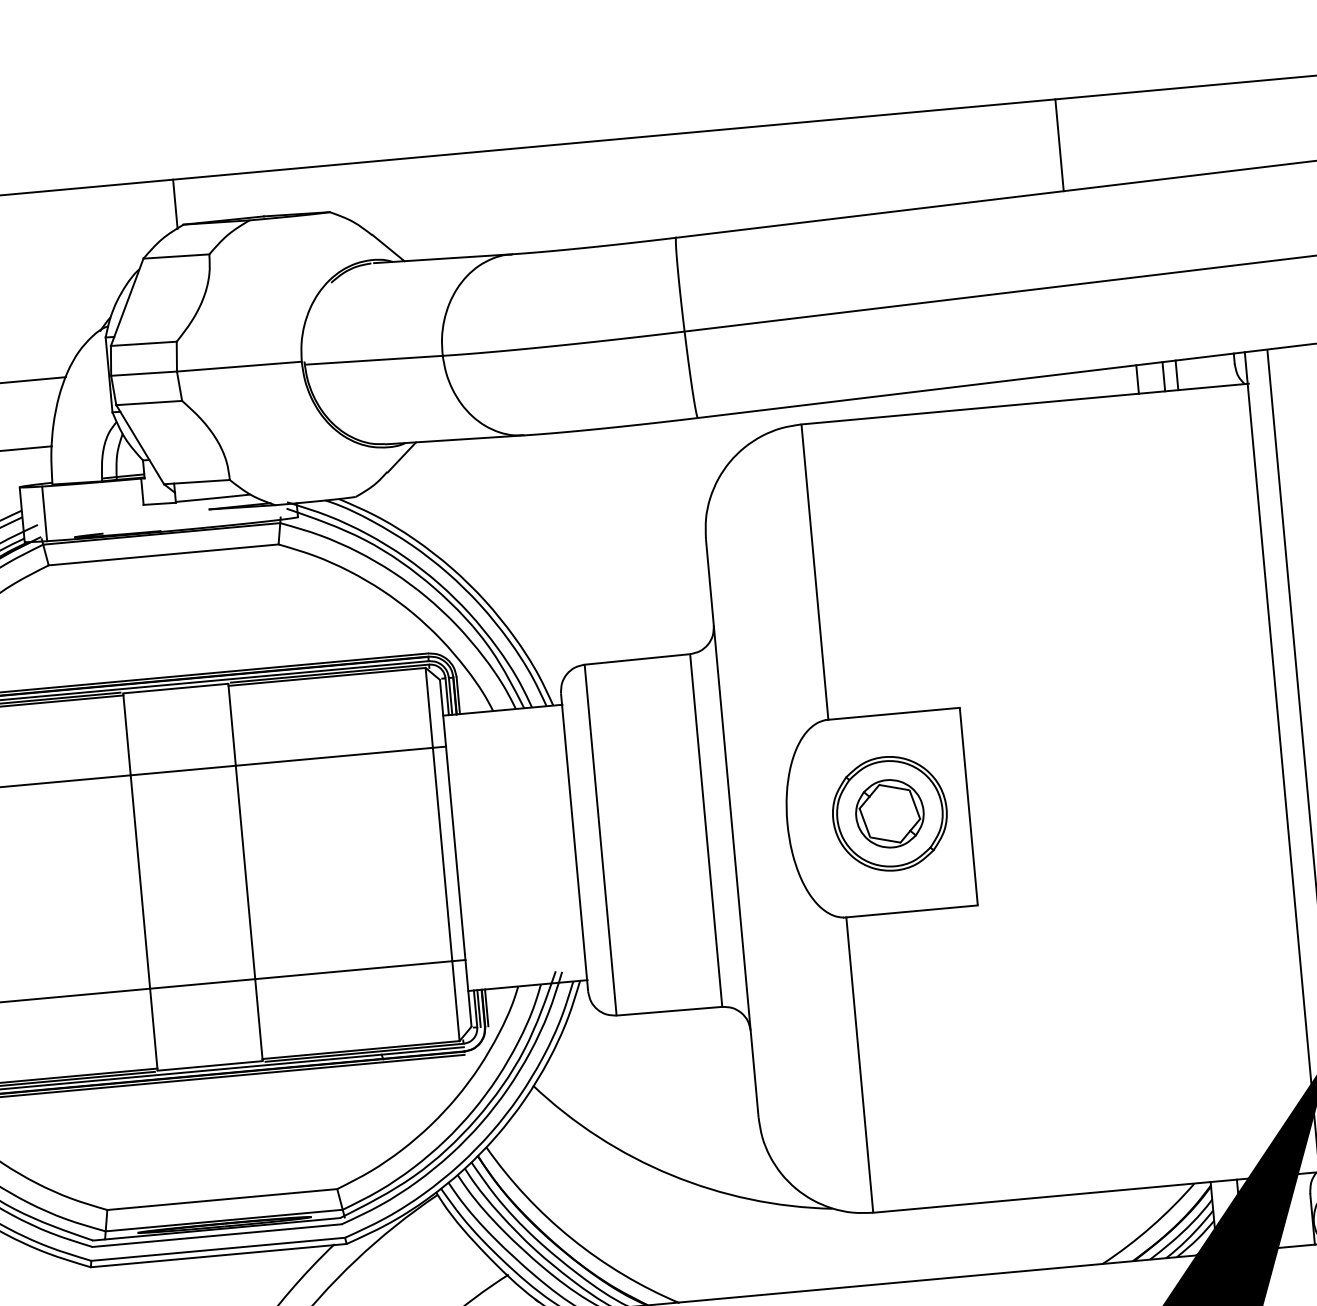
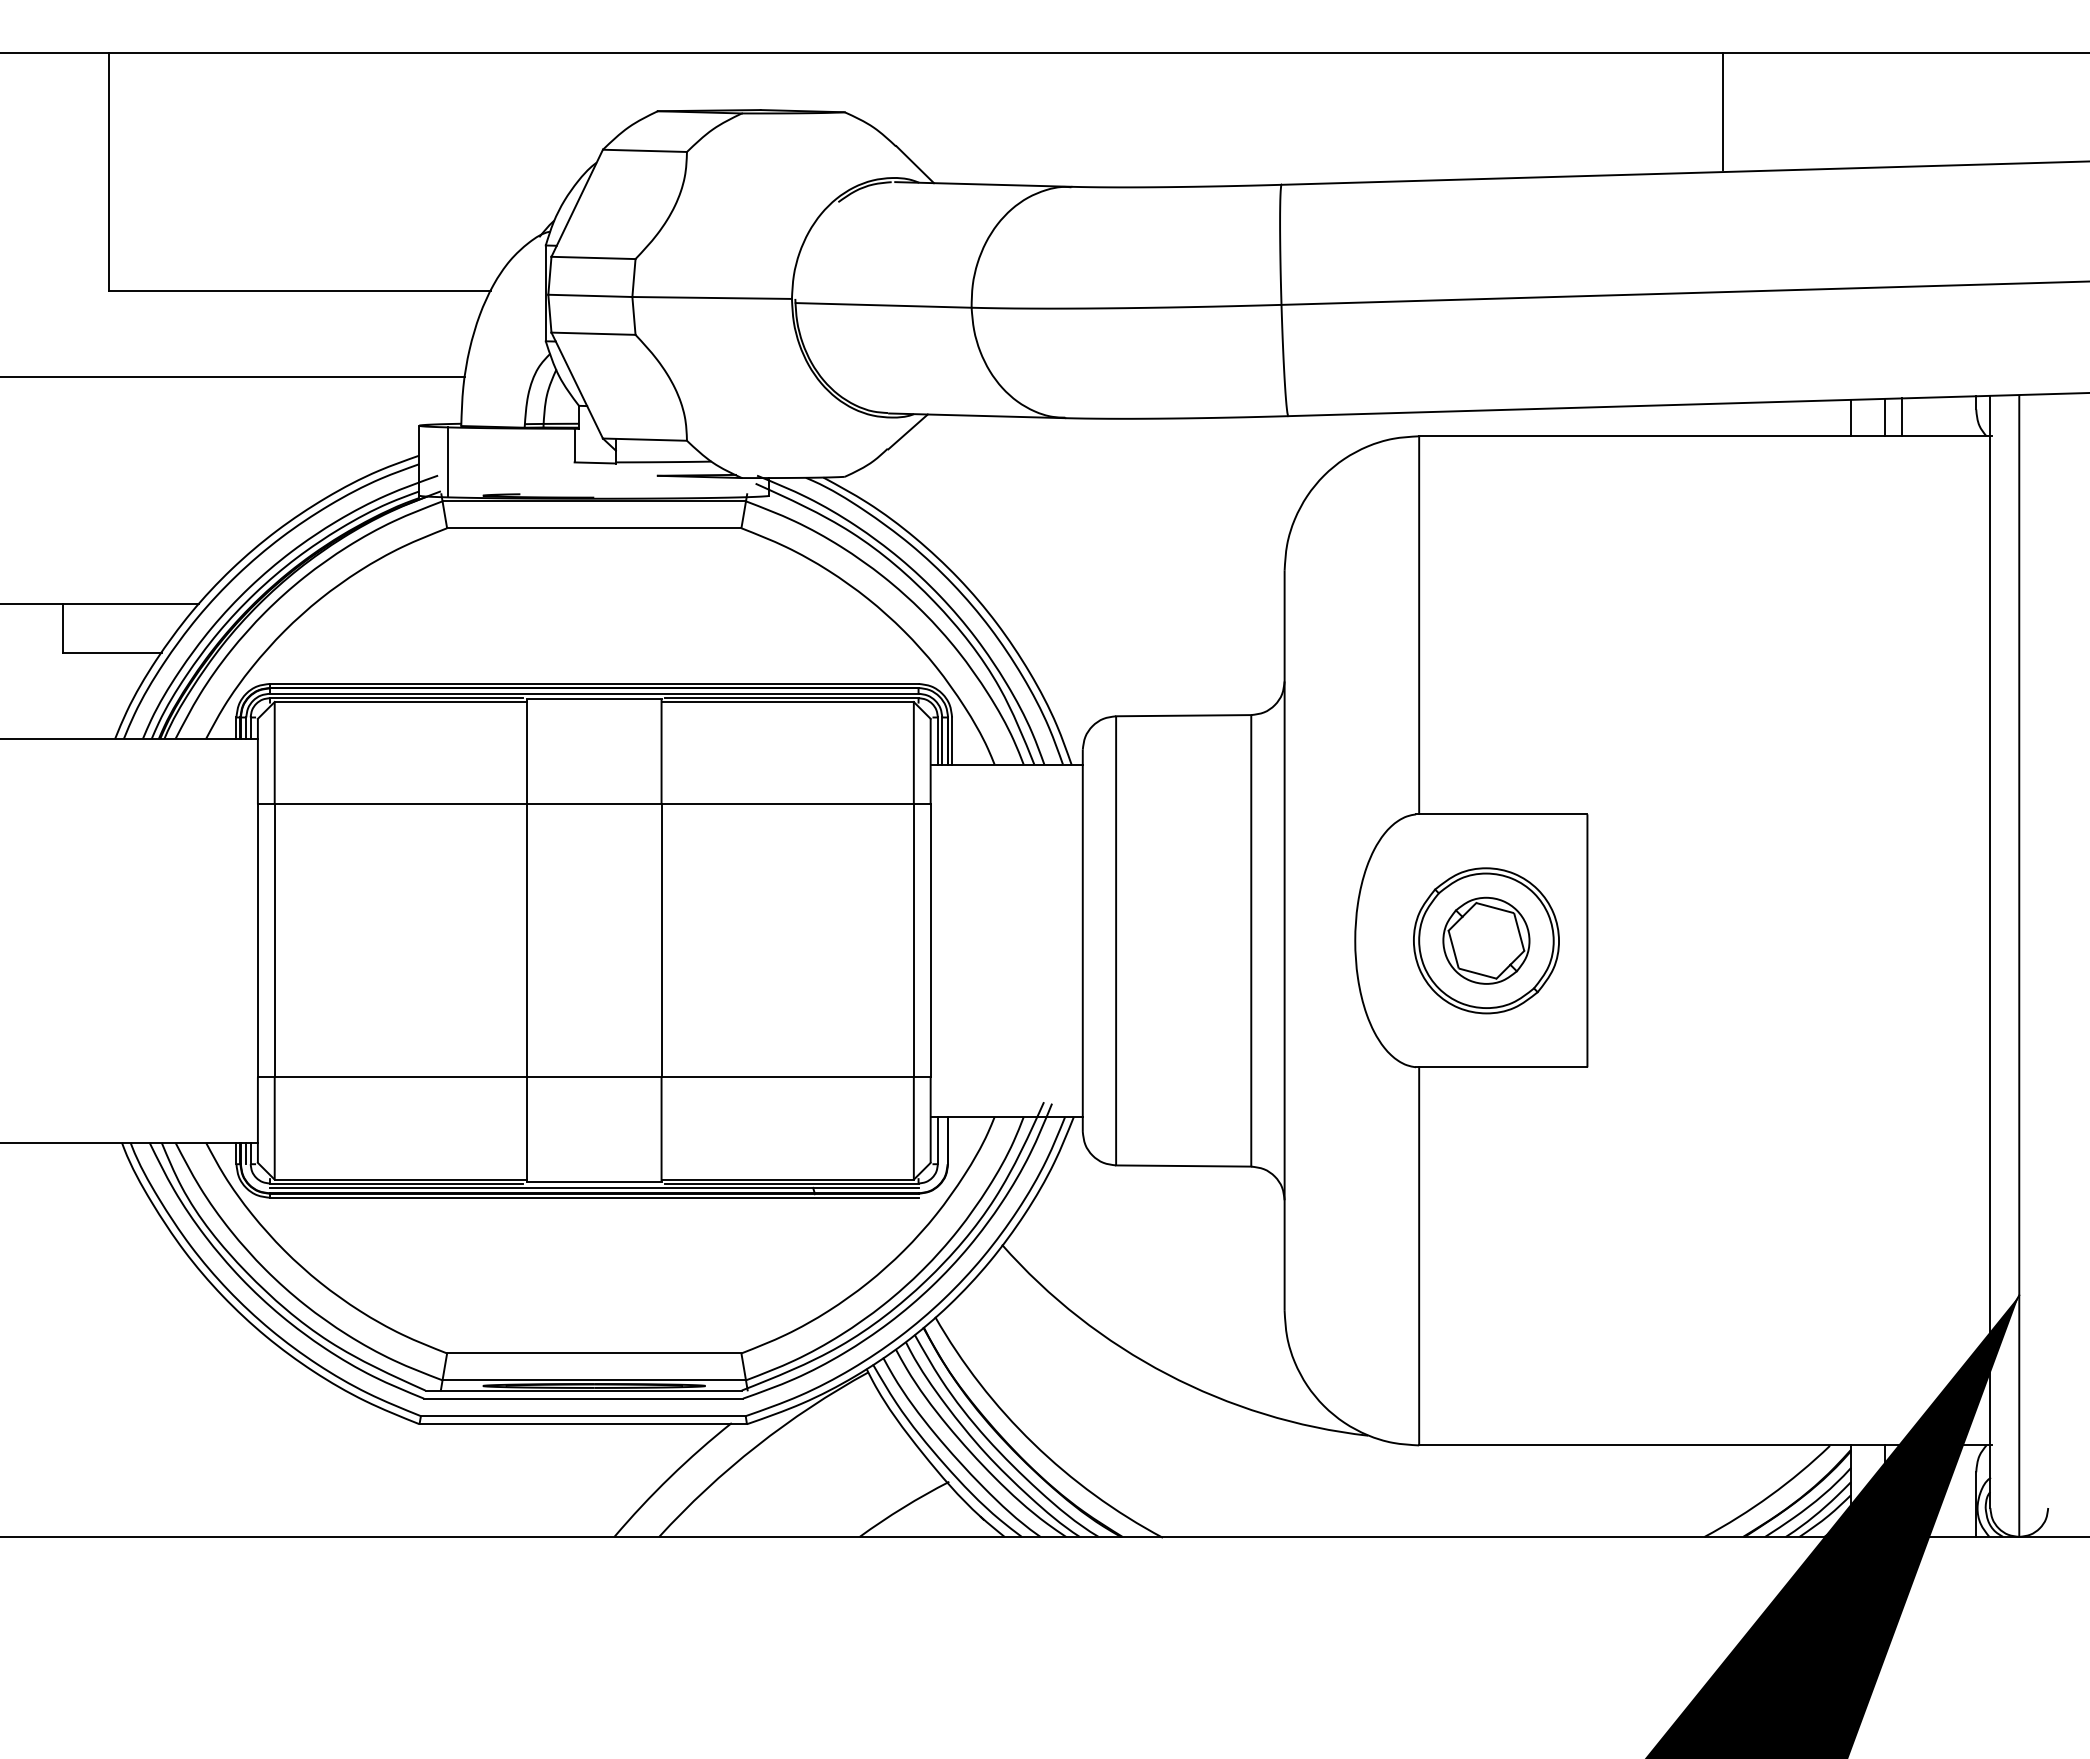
line: (1059, 145) -> (1723, 111), moved
line: (175, 203) -> (649, 83), removed
line: (487, 1007) -> (952, 1140), removed
line: (479, 1008) -> (942, 1140), removed

